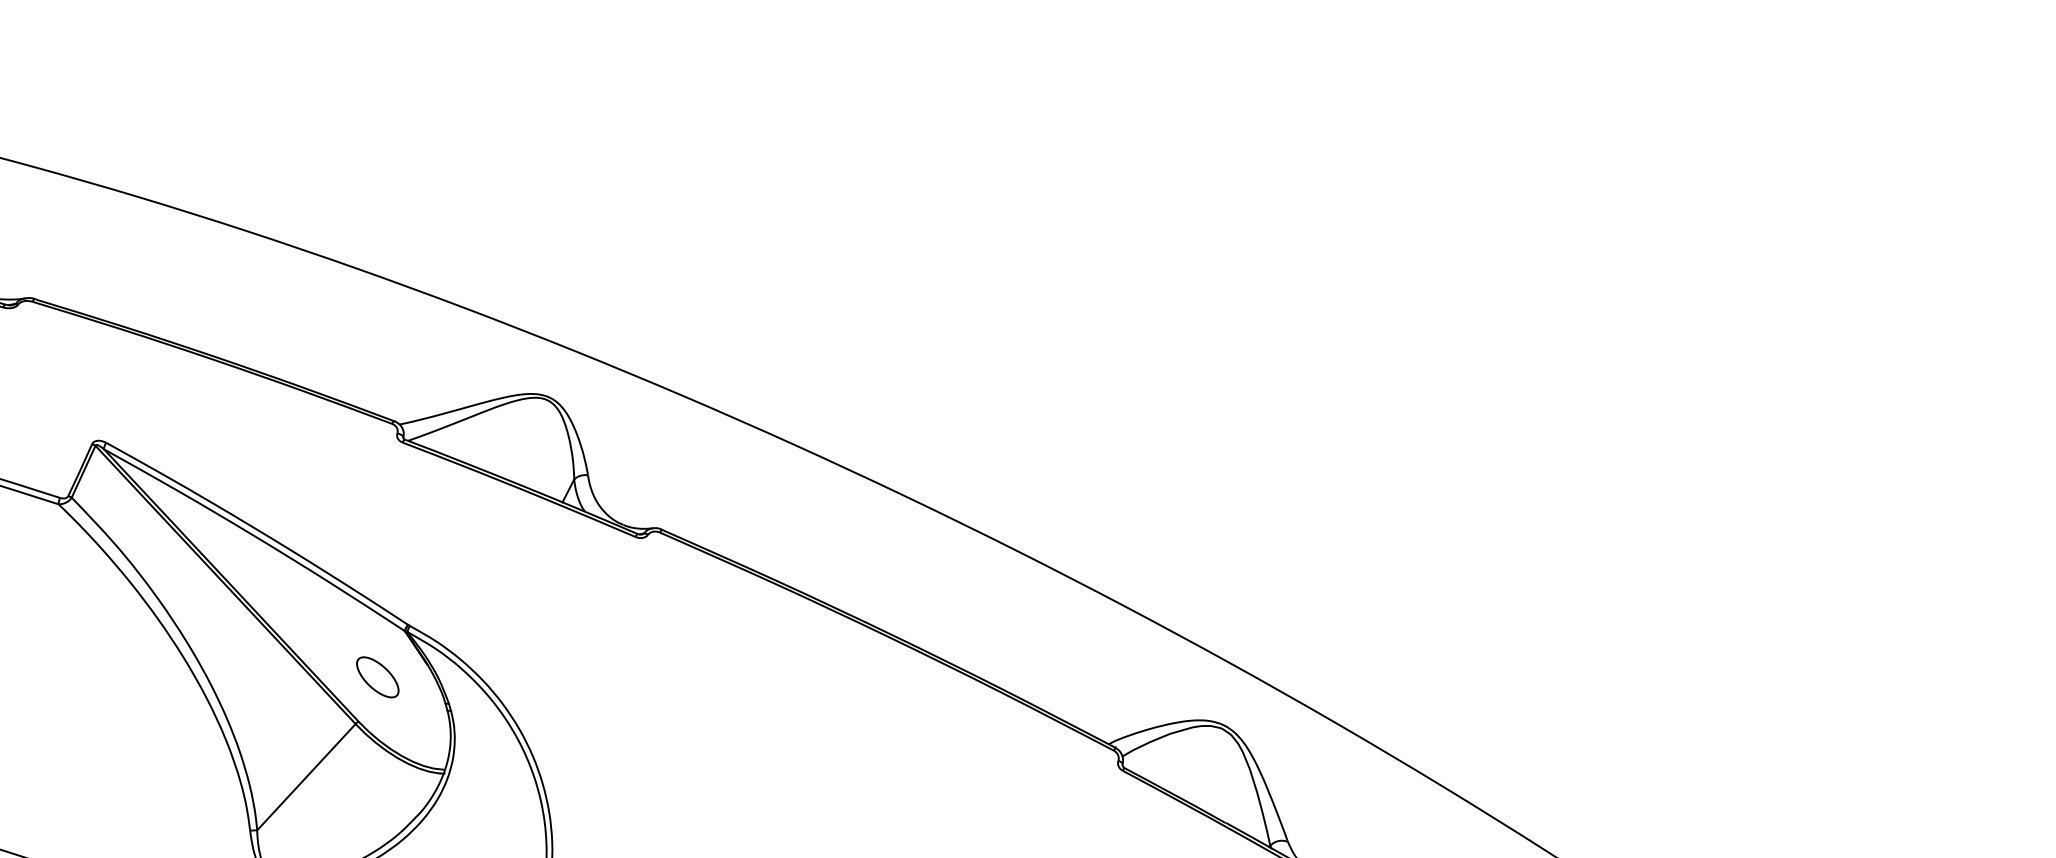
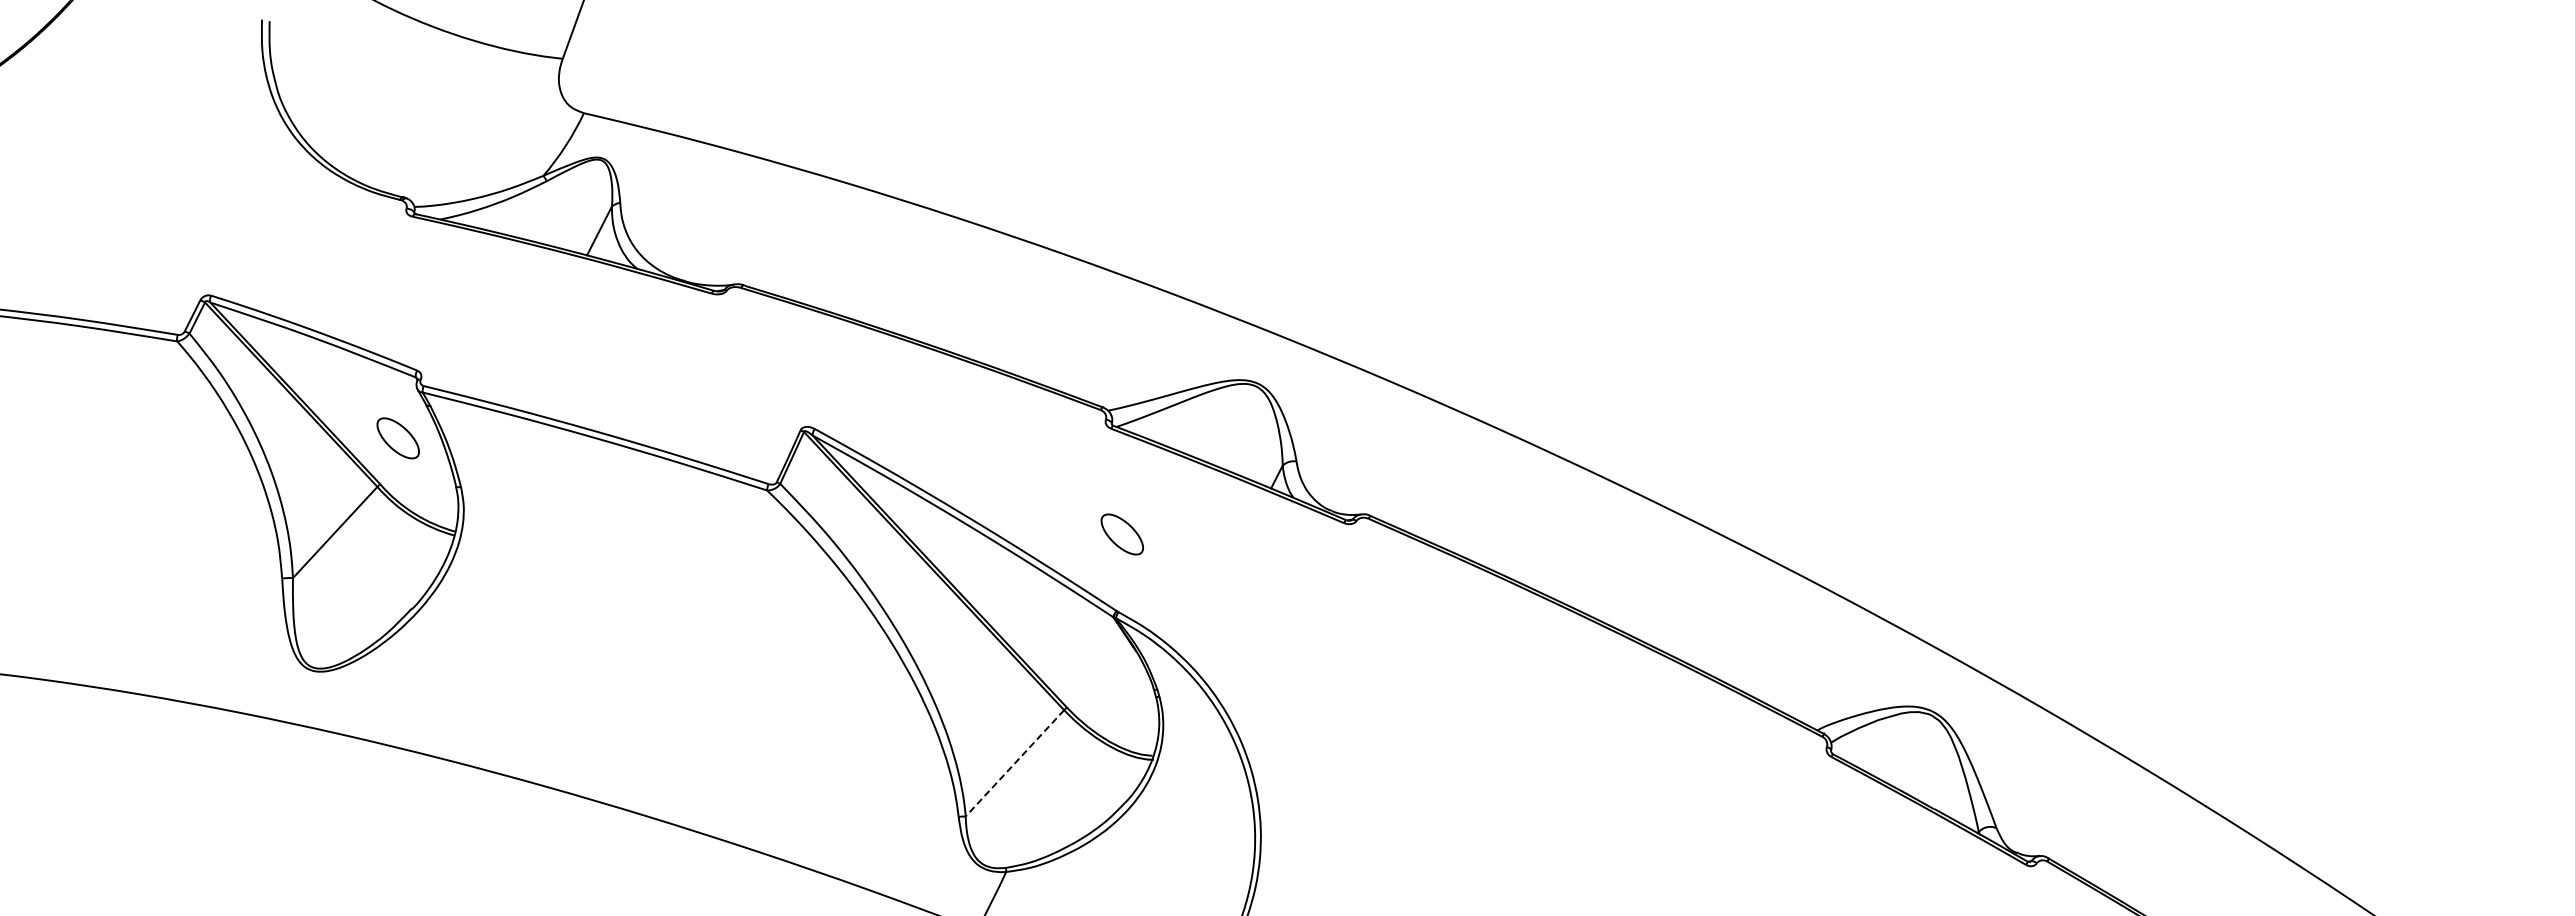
part: (376, 677) -> (1121, 534), moved
line: (305, 777) -> (1014, 763), solid -> dashed

